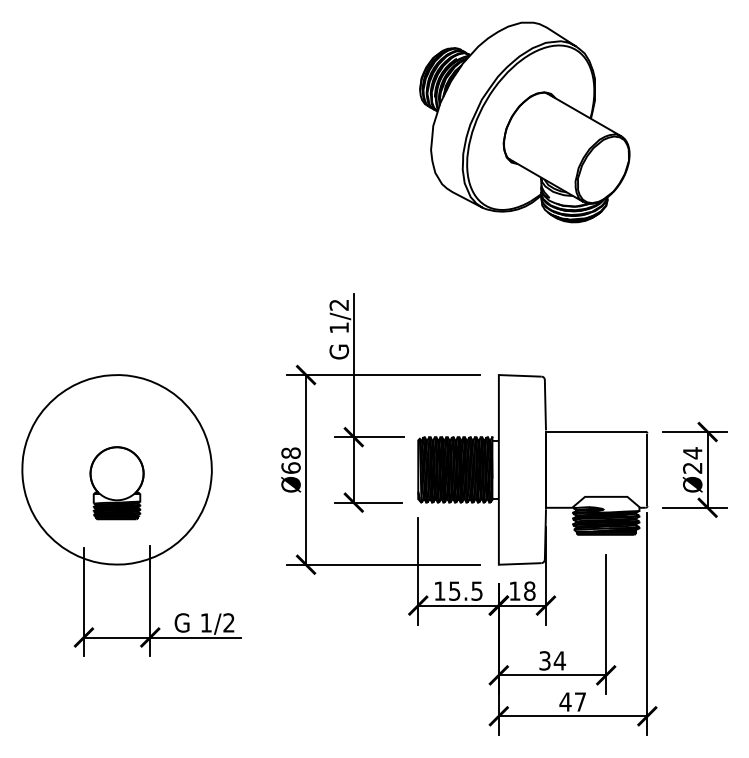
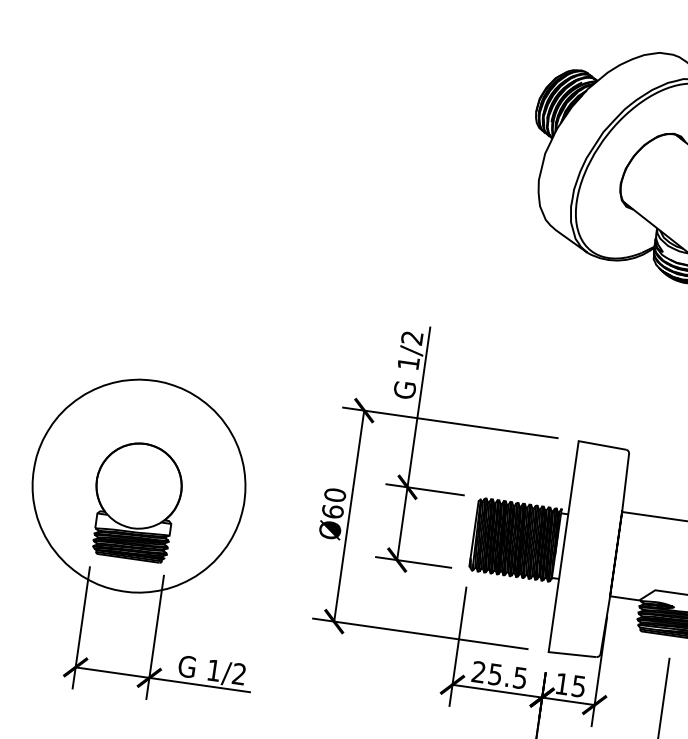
text: (290, 453) -> (334, 495), Ø68 -> Ø60
part: (116, 482) -> (136, 500), size x1.43
text: (439, 590) -> (478, 671), 15.5 -> 25.5
text: (529, 590) -> (578, 685), 18 -> 15

